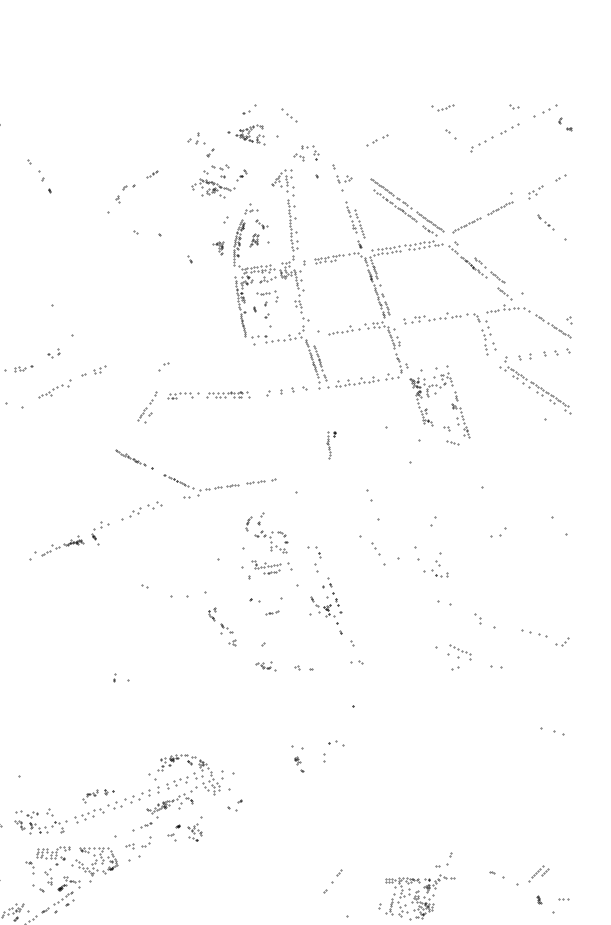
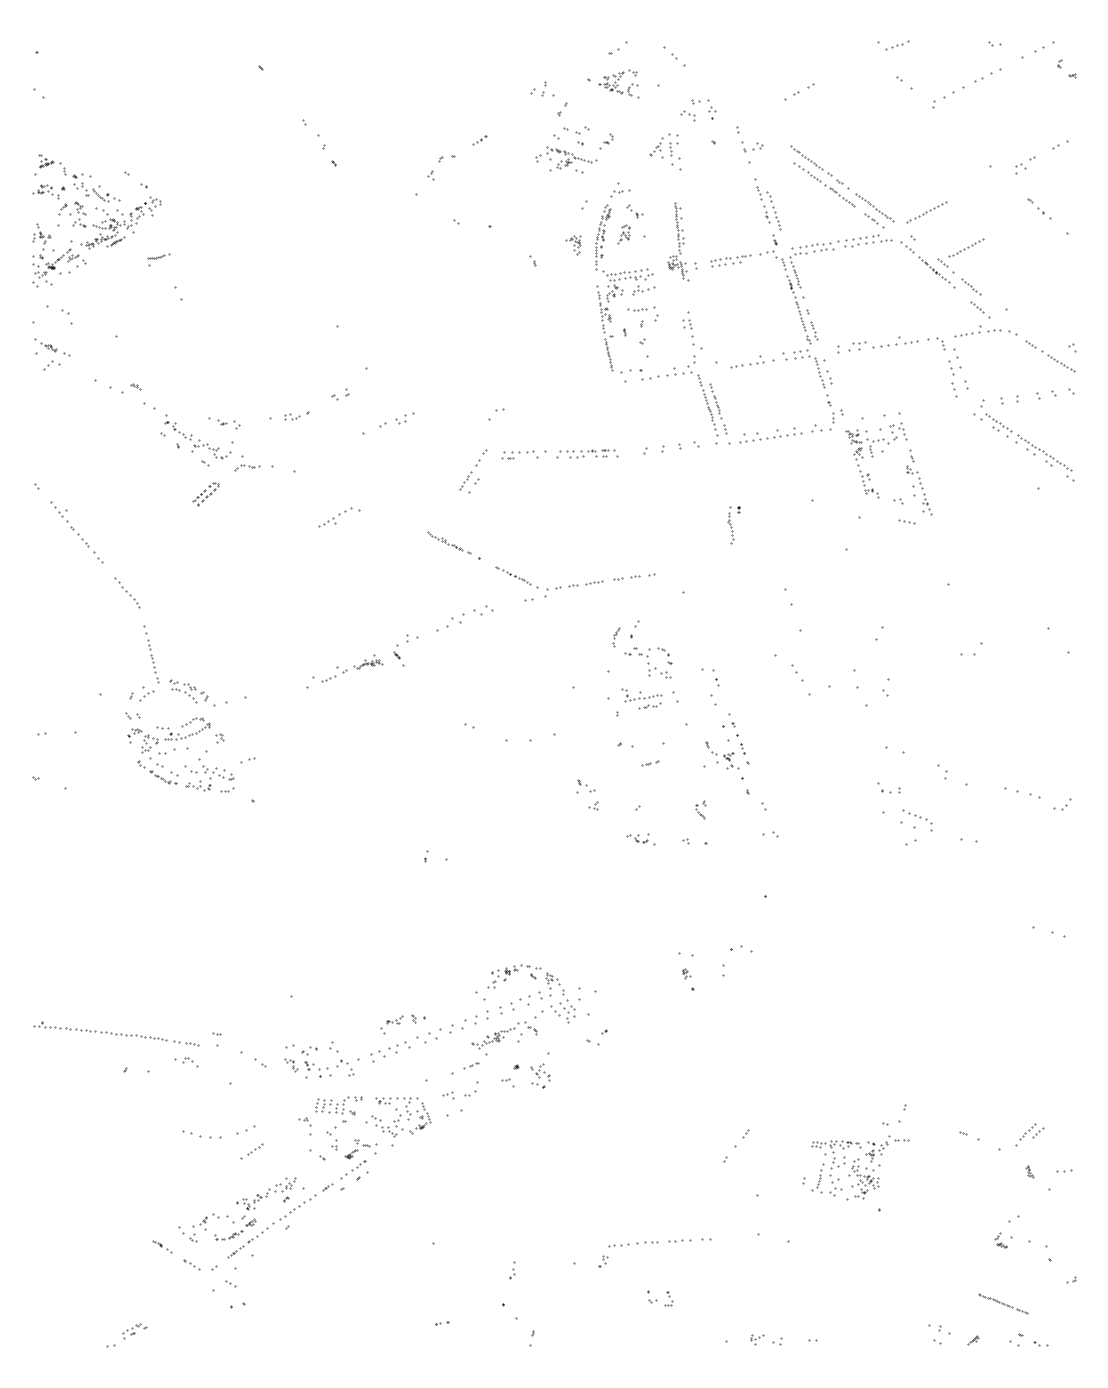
part: (500, 207) -> (966, 247), moved
part: (292, 245) -> (678, 241), size x0.6
part: (53, 391) -> (339, 517), moved
part: (439, 572) -> (888, 787), moved
part: (211, 614) -> (700, 809), moved

